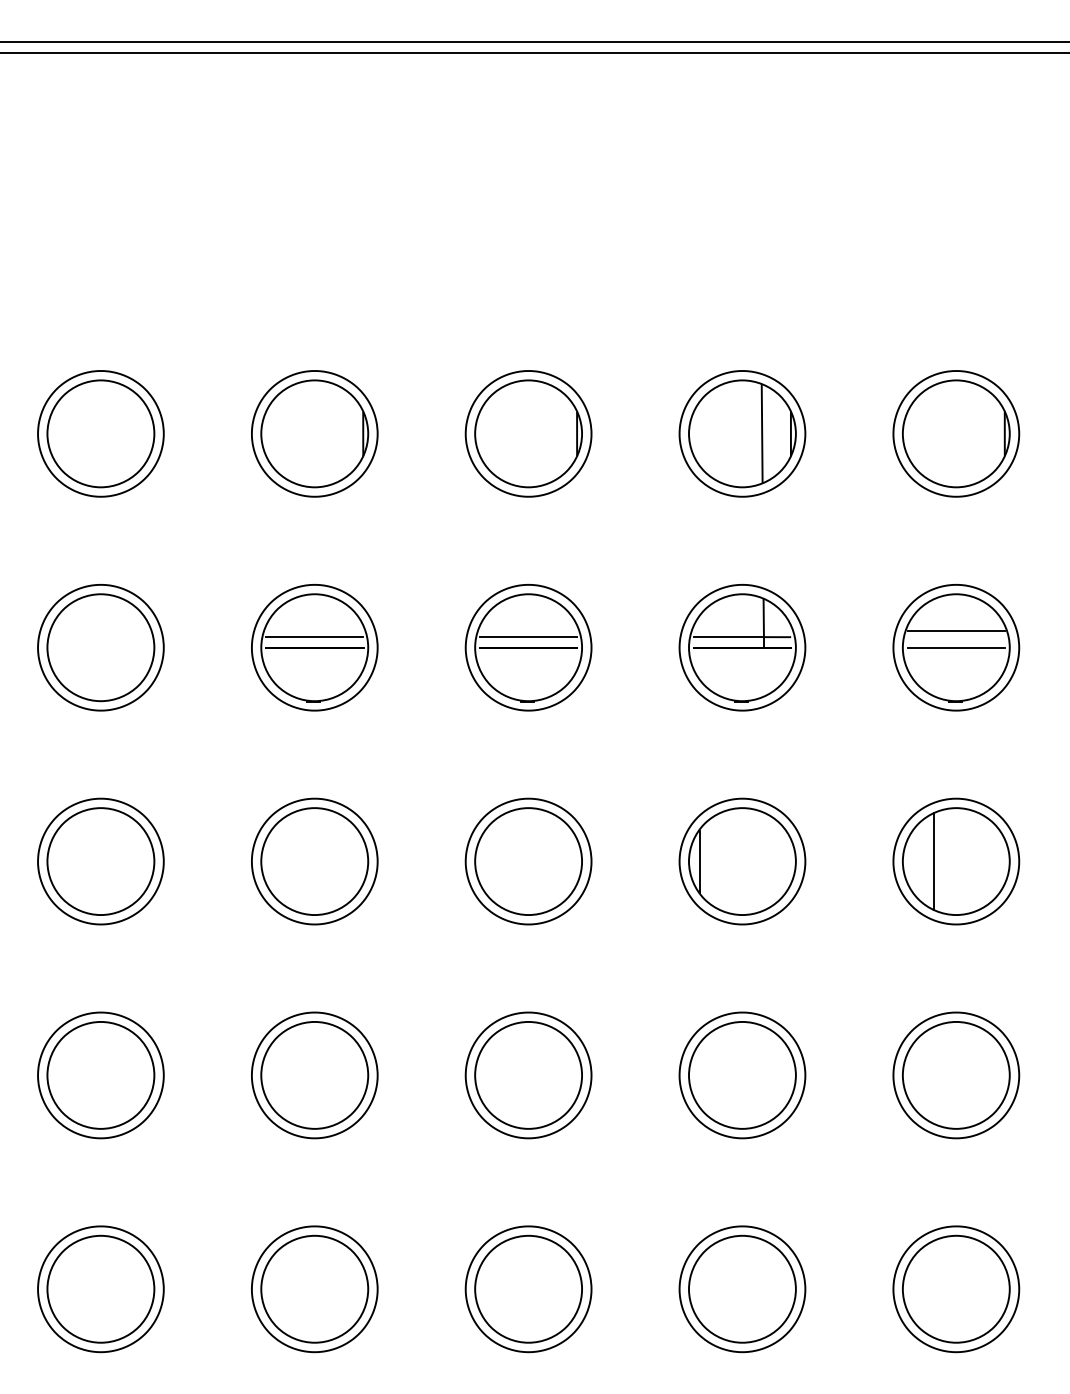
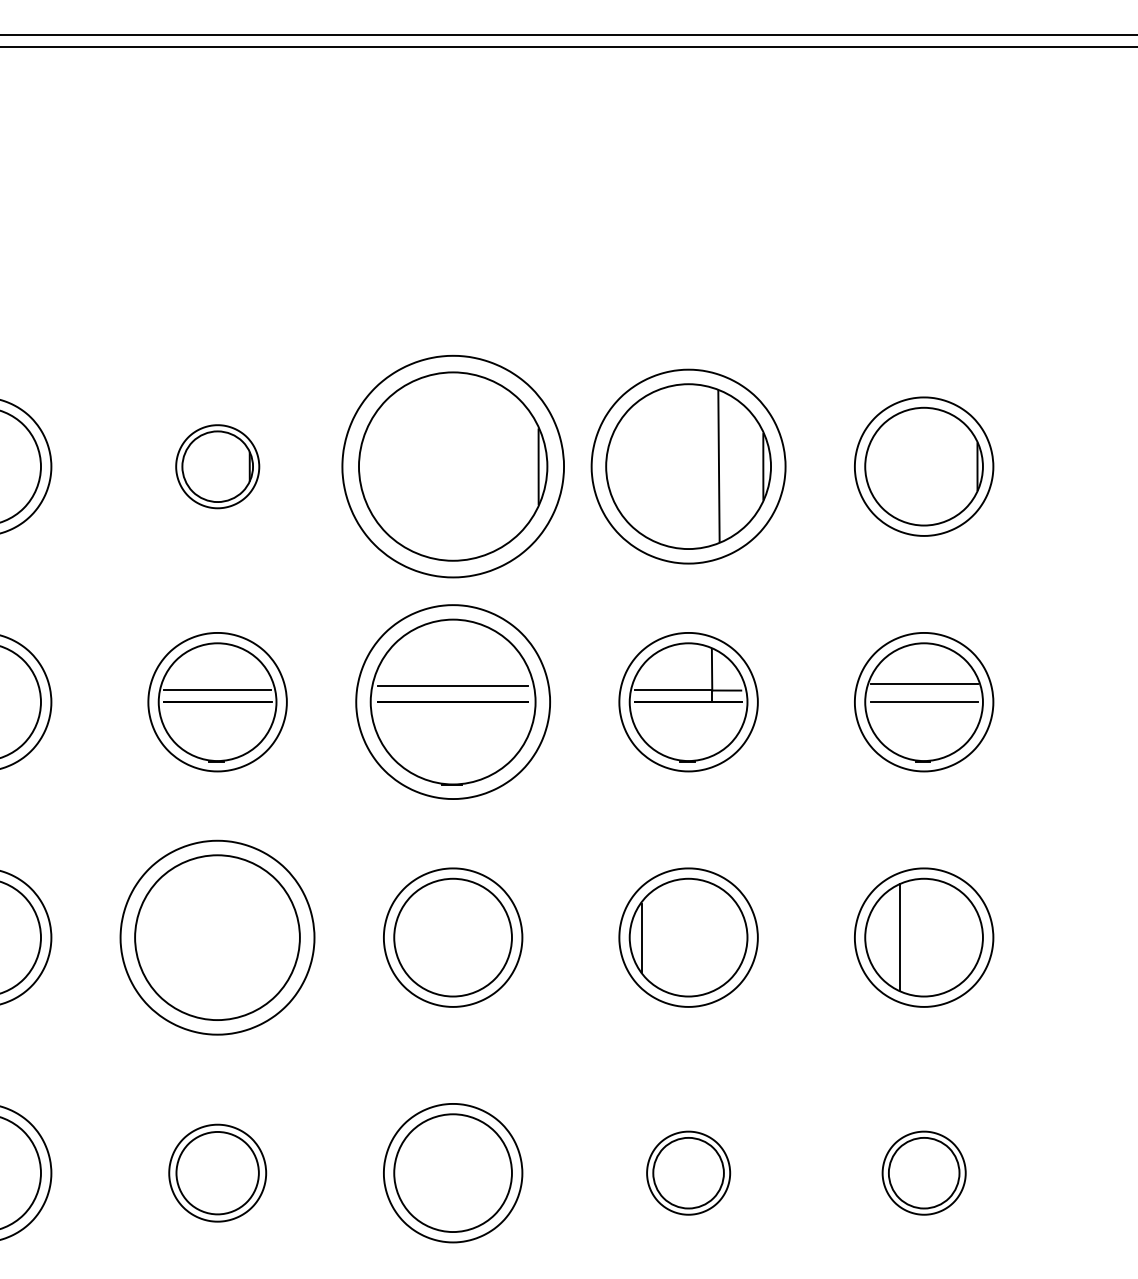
part: (314, 433) -> (217, 466), size x0.6
part: (528, 433) -> (452, 466), size x1.6
part: (742, 433) -> (688, 466), size x1.4
part: (528, 647) -> (452, 701), size x1.4
part: (314, 861) -> (217, 937), size x1.4
part: (314, 1075) -> (217, 1173), size x0.7
part: (742, 1075) -> (688, 1173), size x0.6
part: (956, 1075) -> (924, 1173), size x0.6

